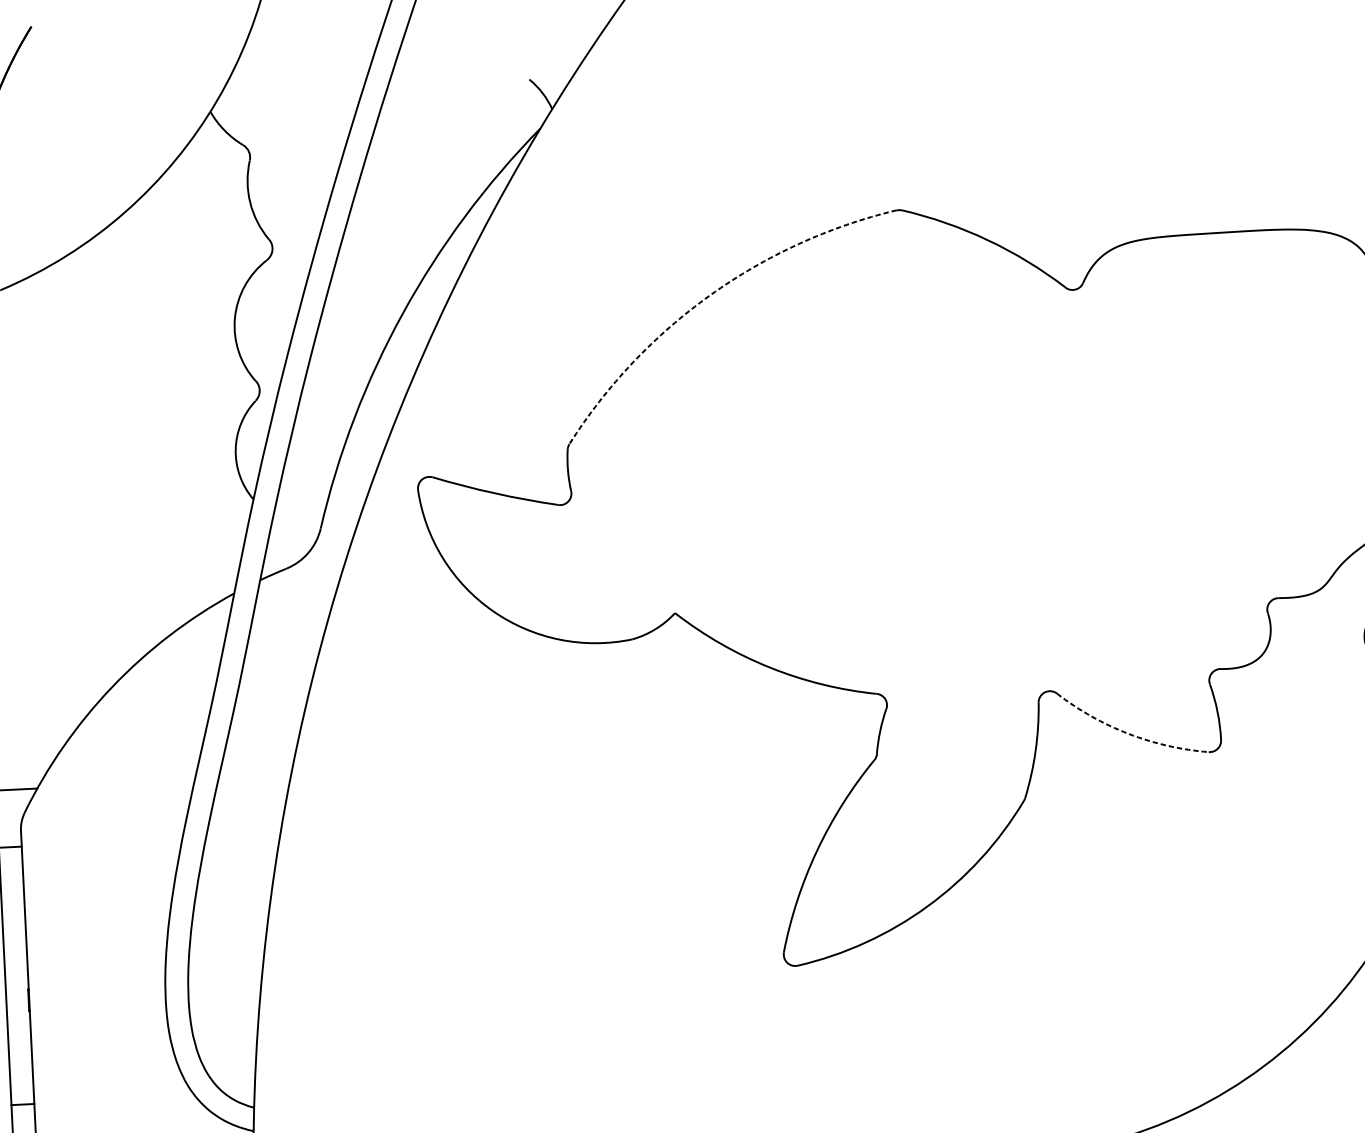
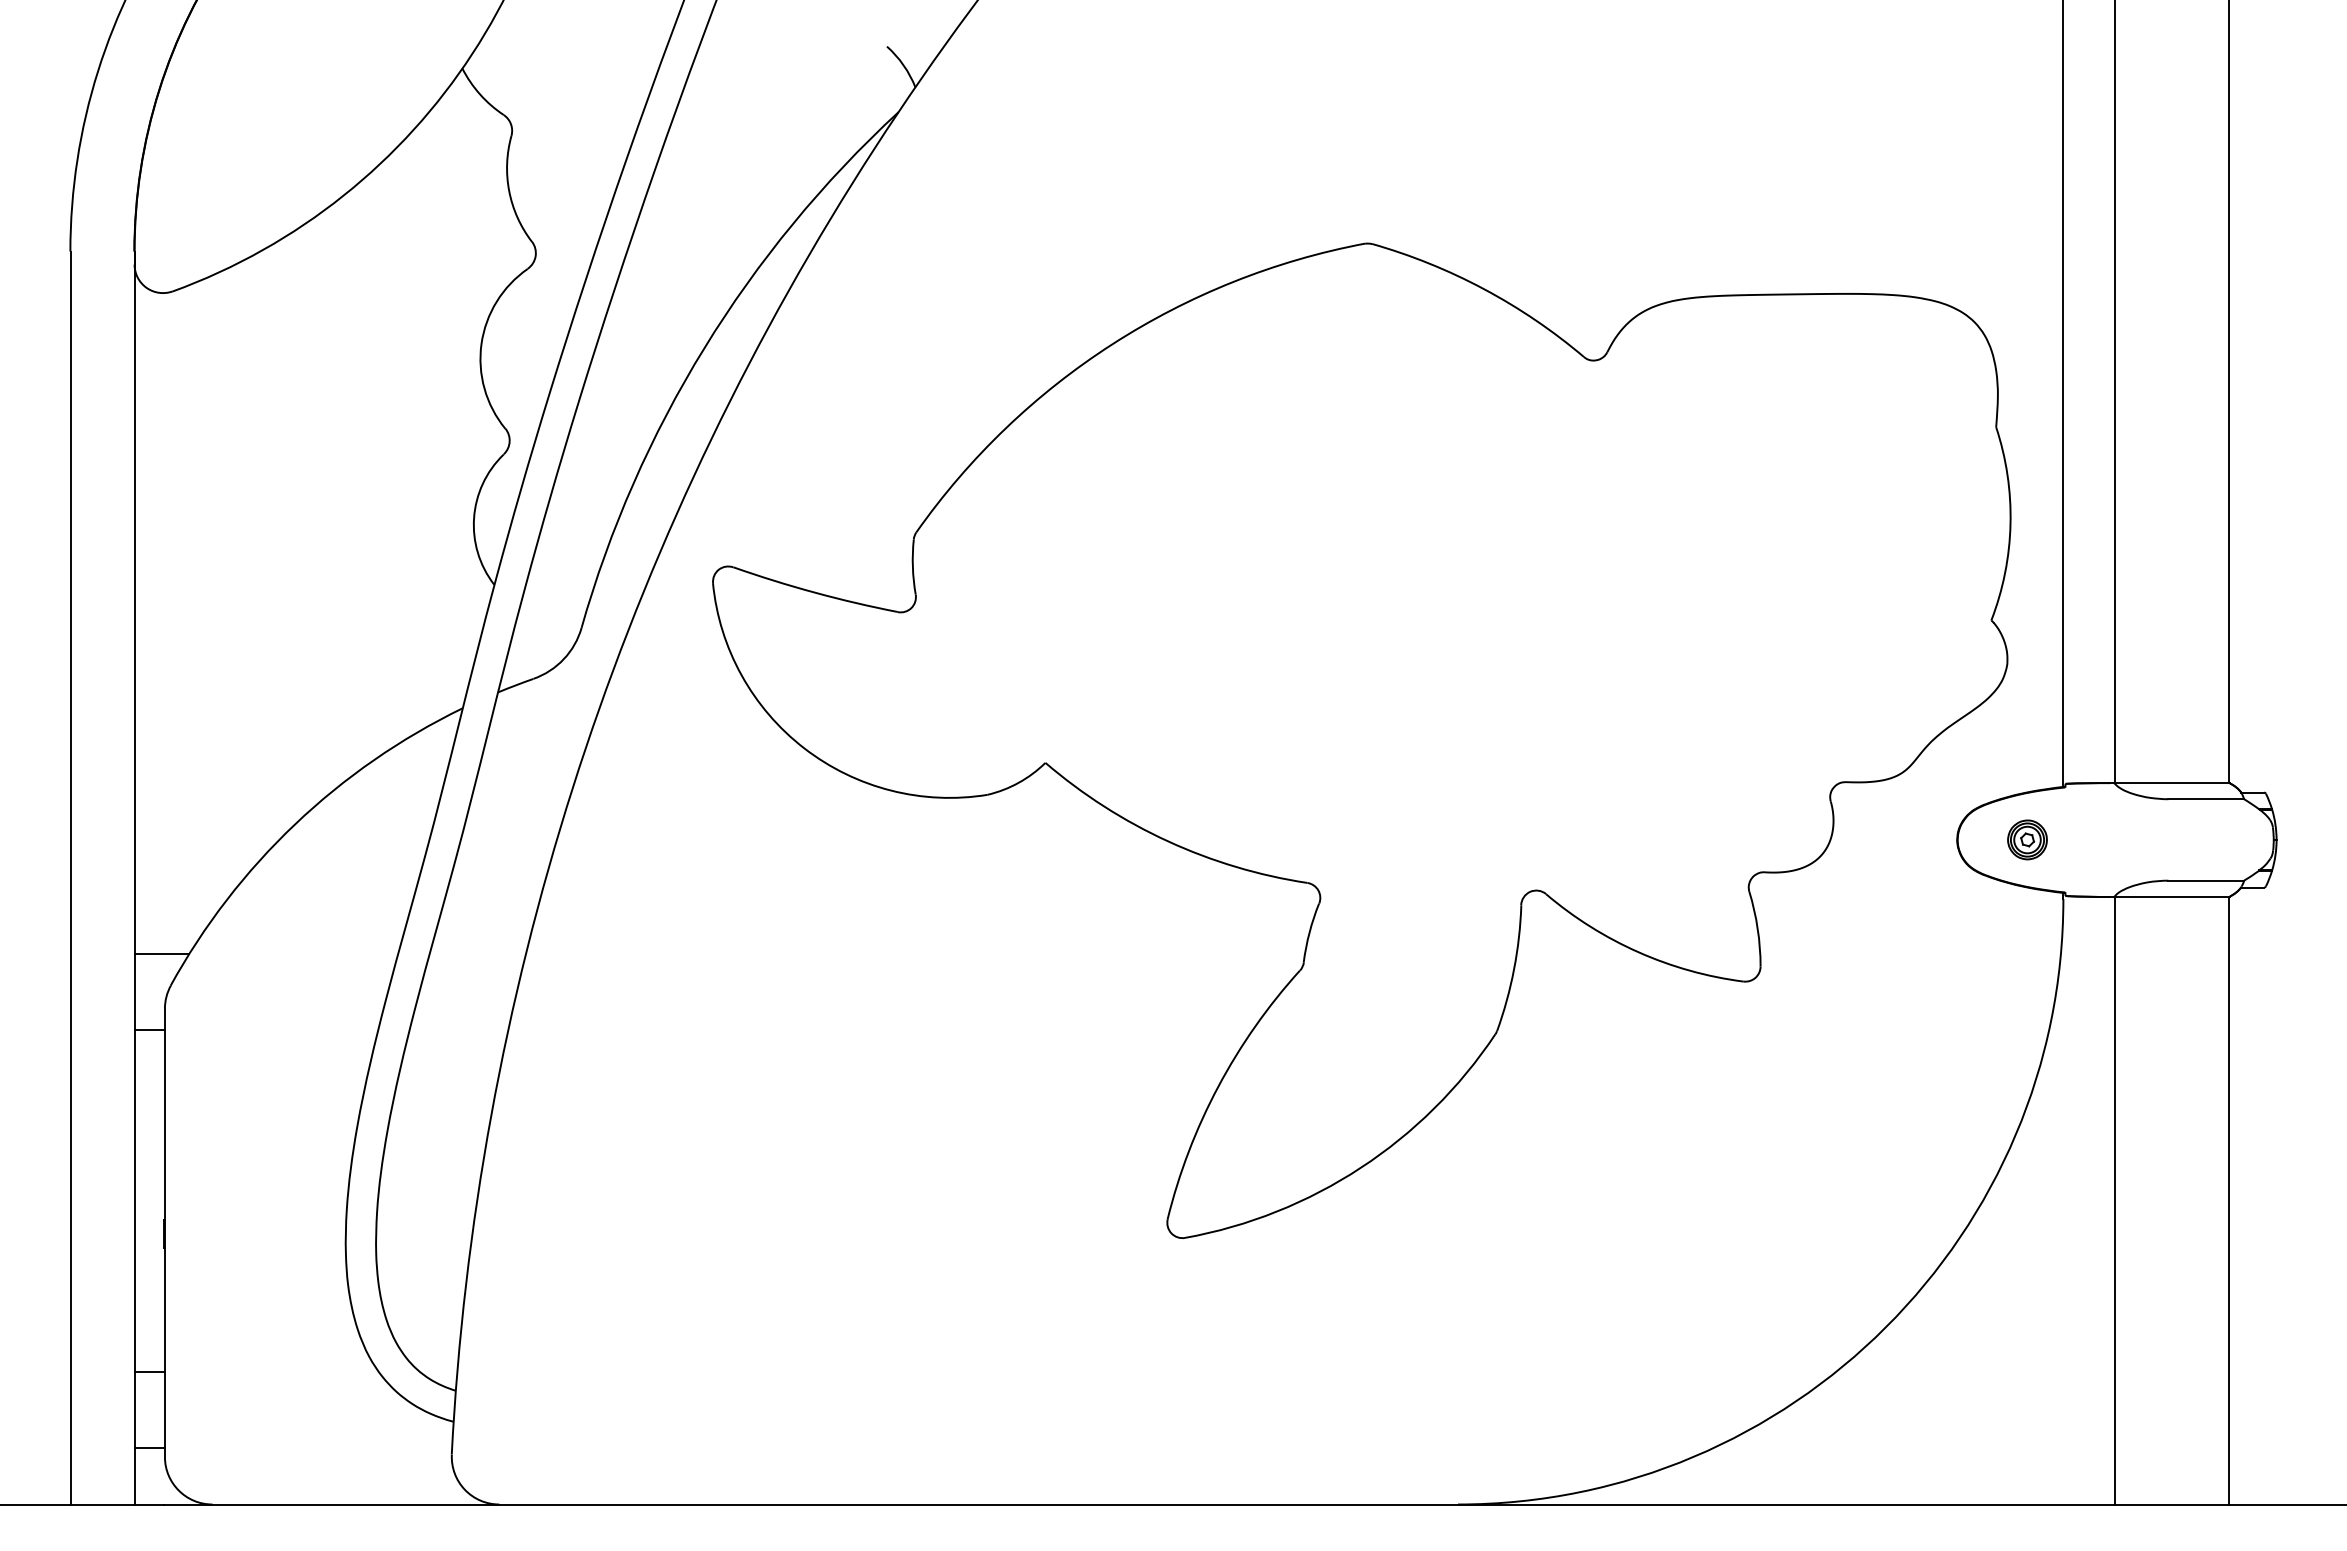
arc: (710, 295) -> (1112, 344), dashed -> solid
arc: (1128, 734) -> (1638, 952), dashed -> solid

